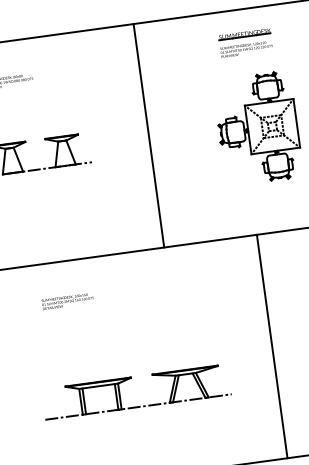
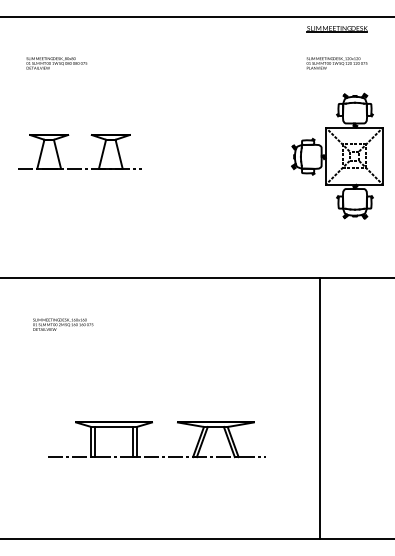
part: (244, 34) -> (336, 29), moved
line: (149, 135) -> (211, 147), removed
text: (68, 301) -> (63, 324), moved

